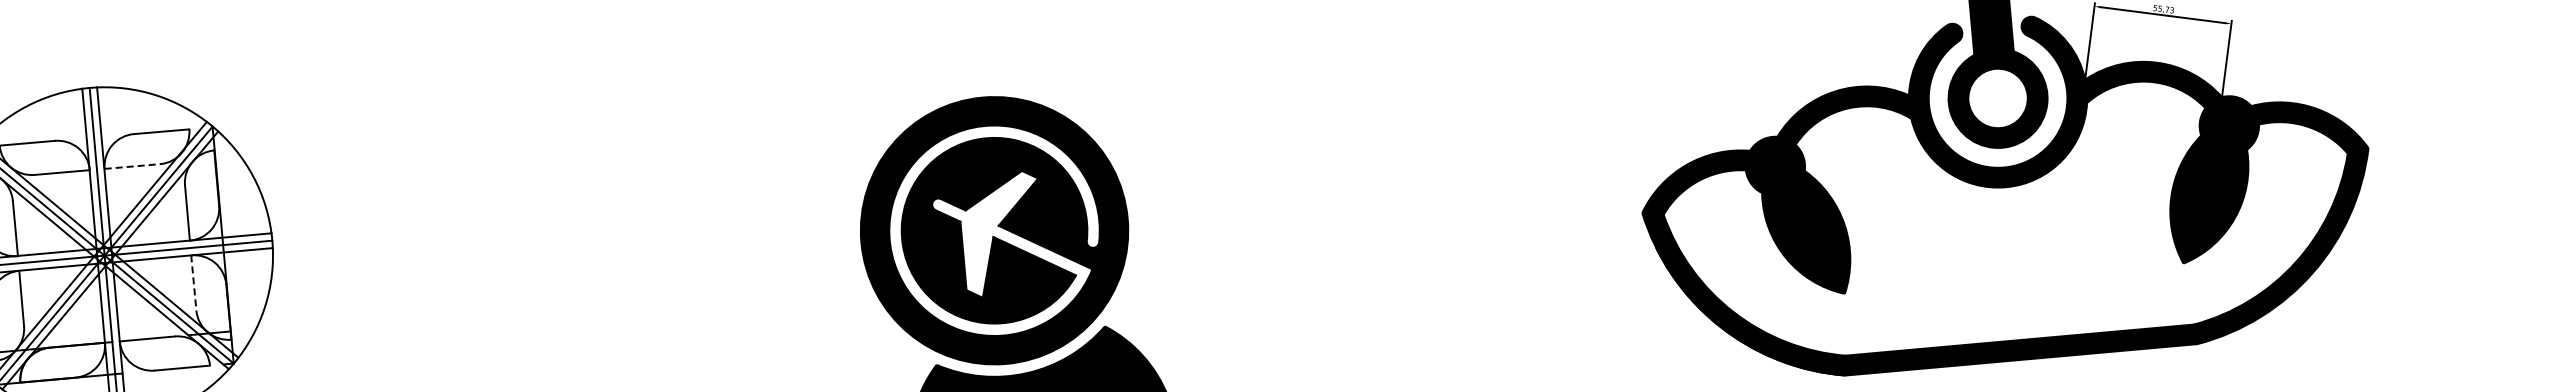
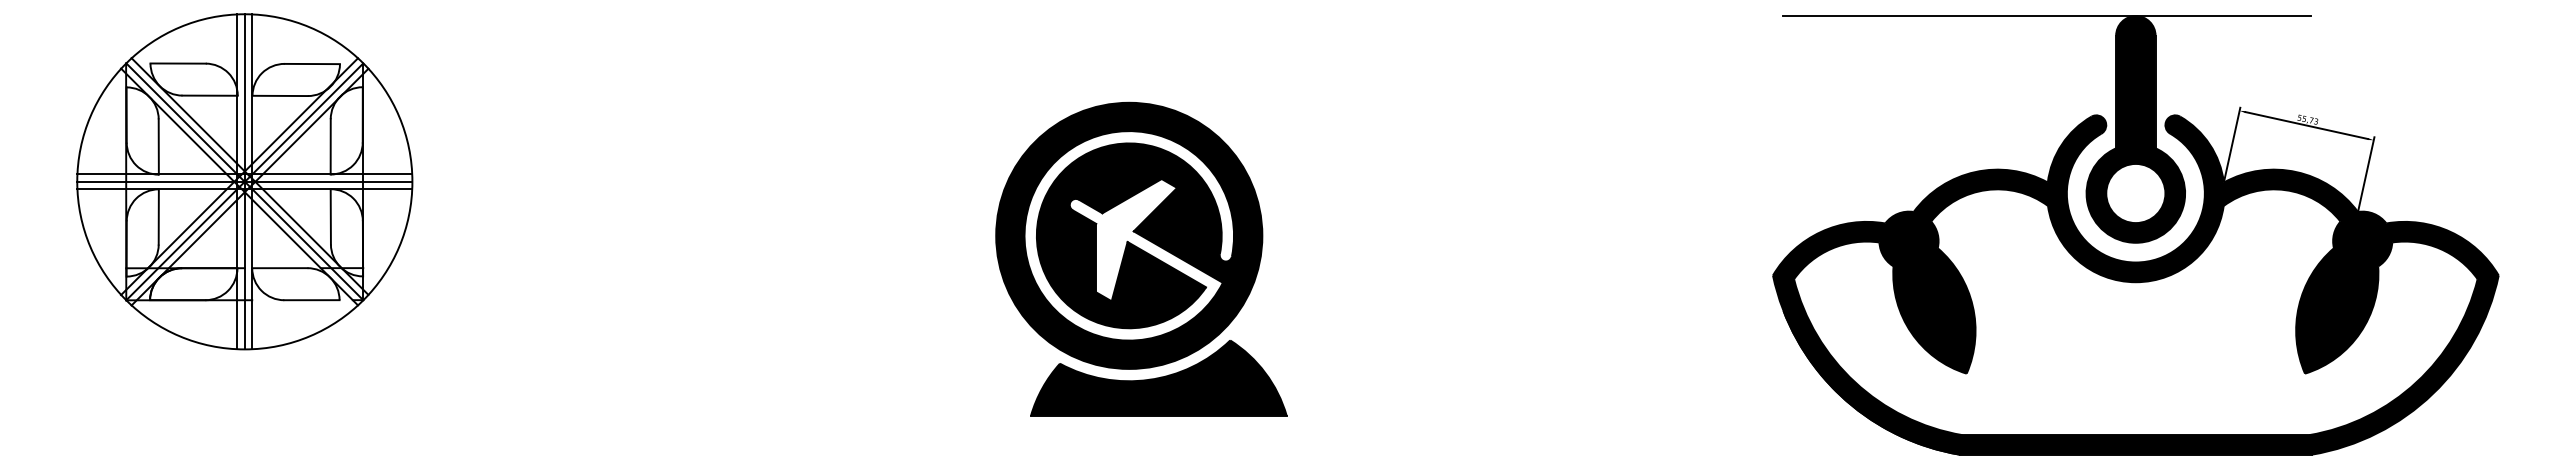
line: (132, 166) -> (280, 95), dashed -> solid
line: (193, 282) -> (330, 216), dashed -> solid

